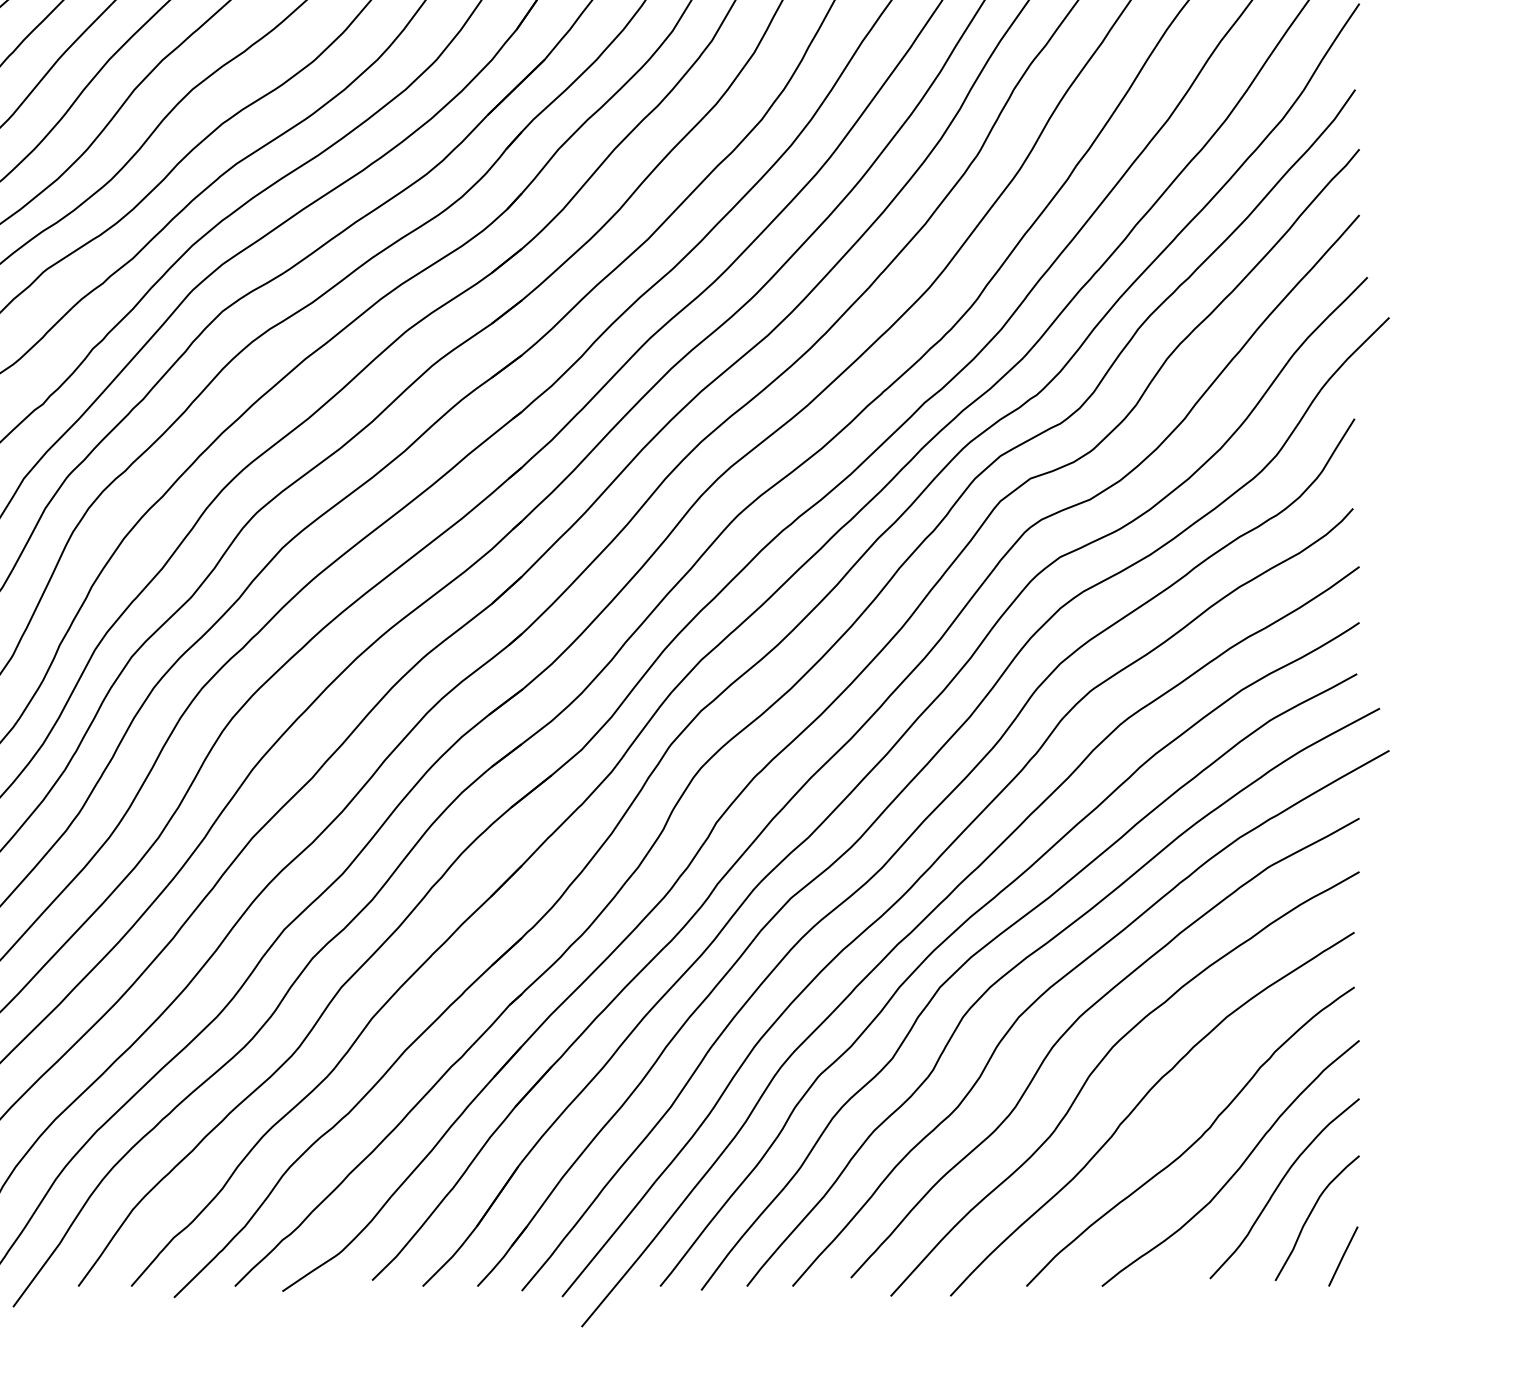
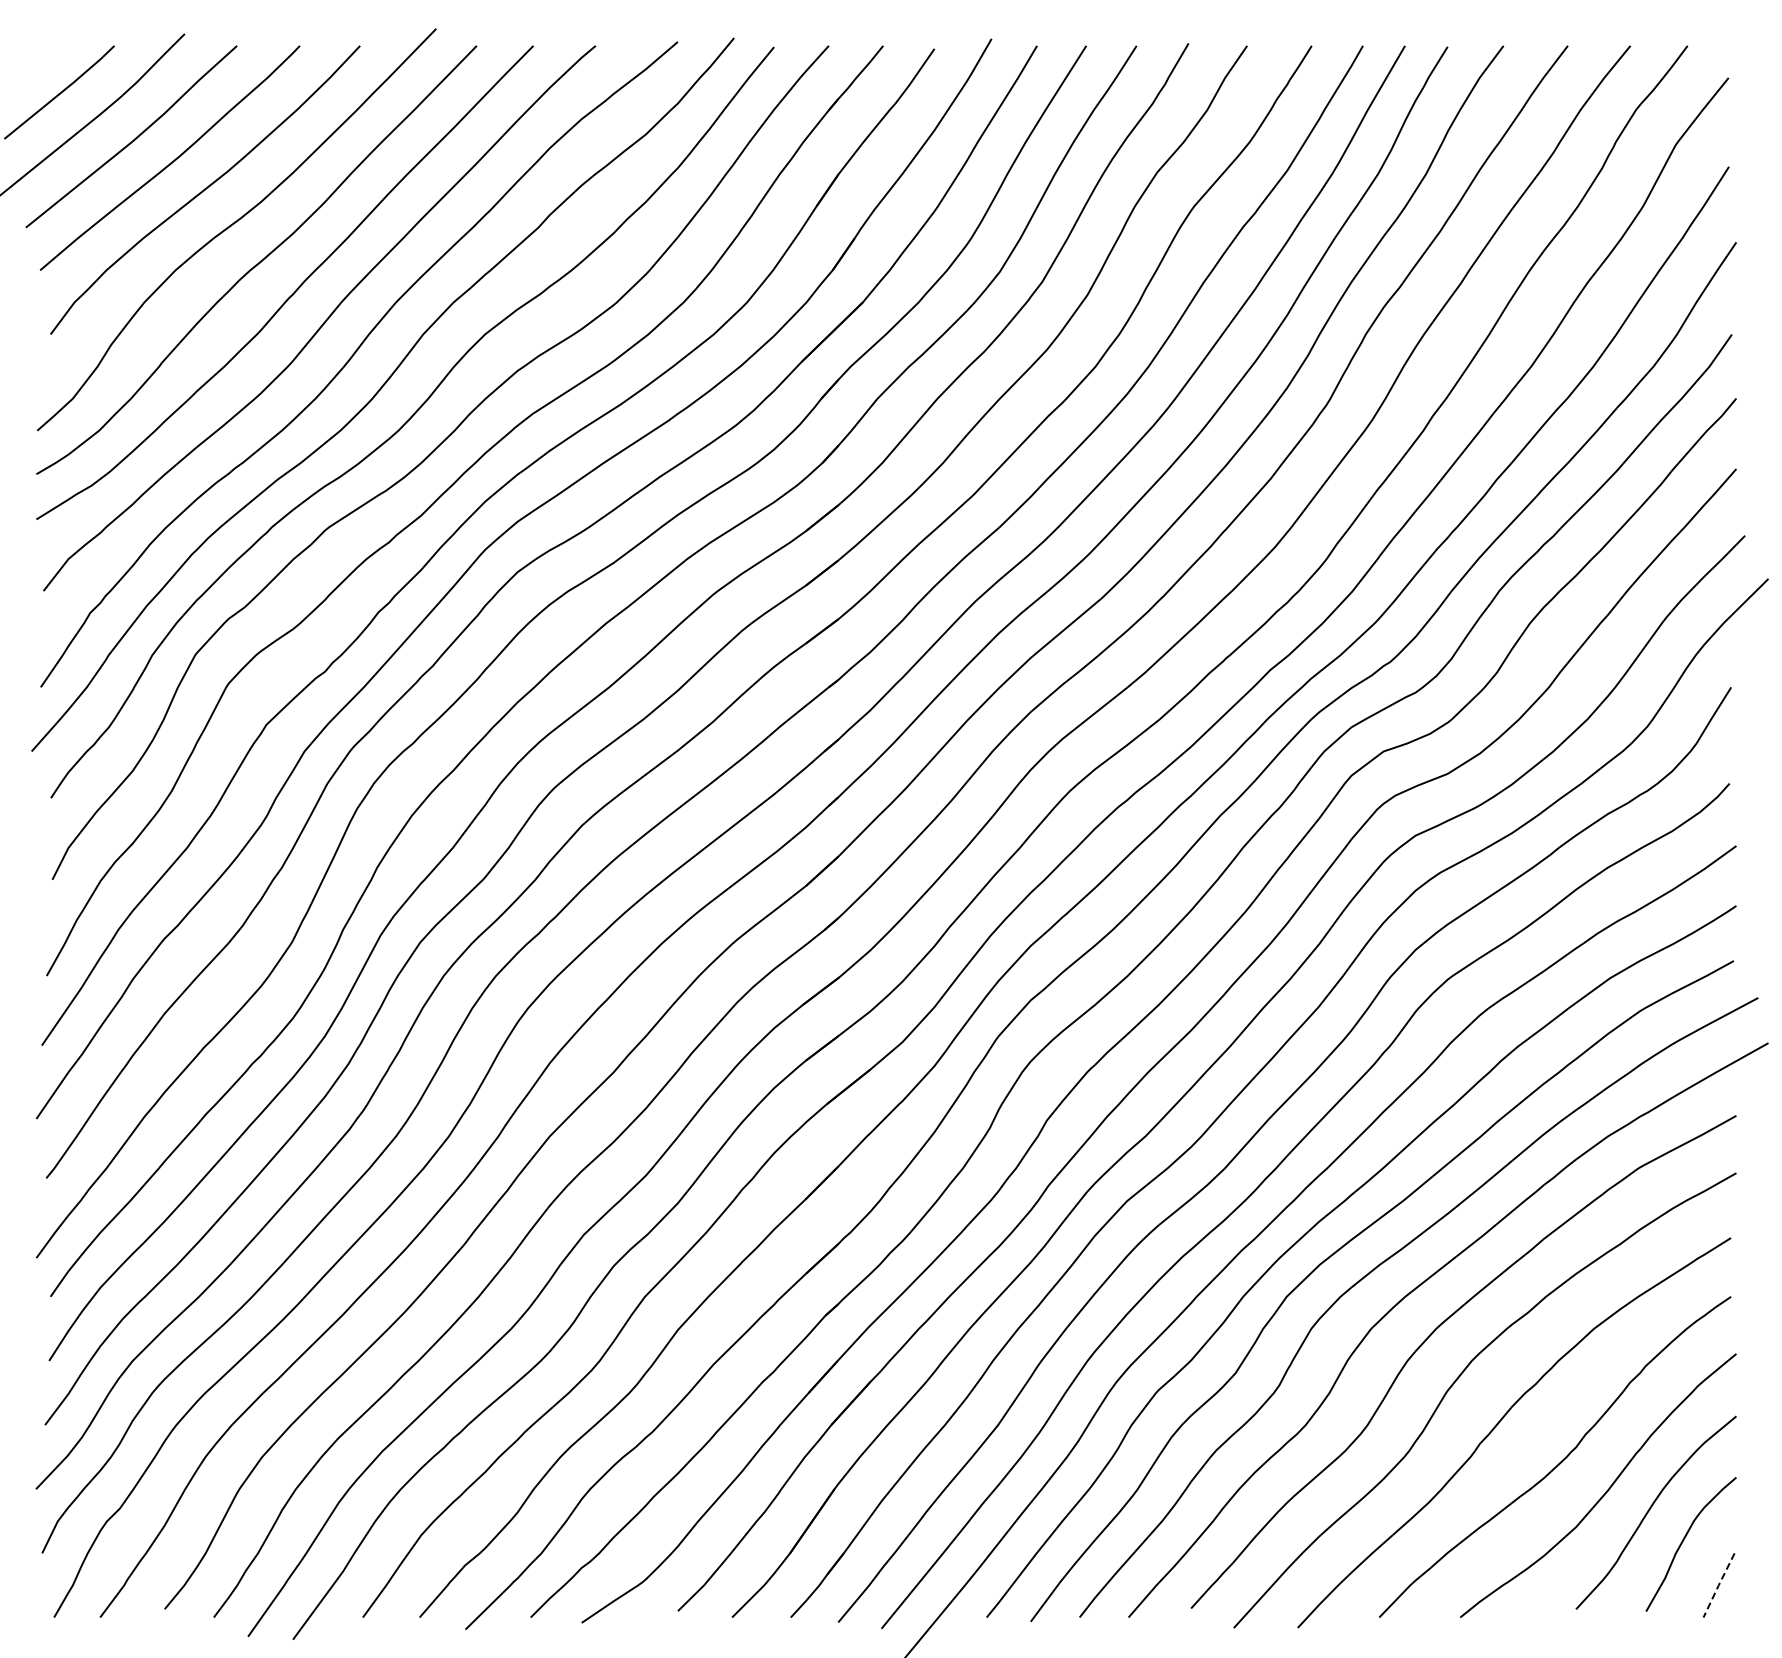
line: (1342, 1256) -> (1718, 1585), solid -> dashed

